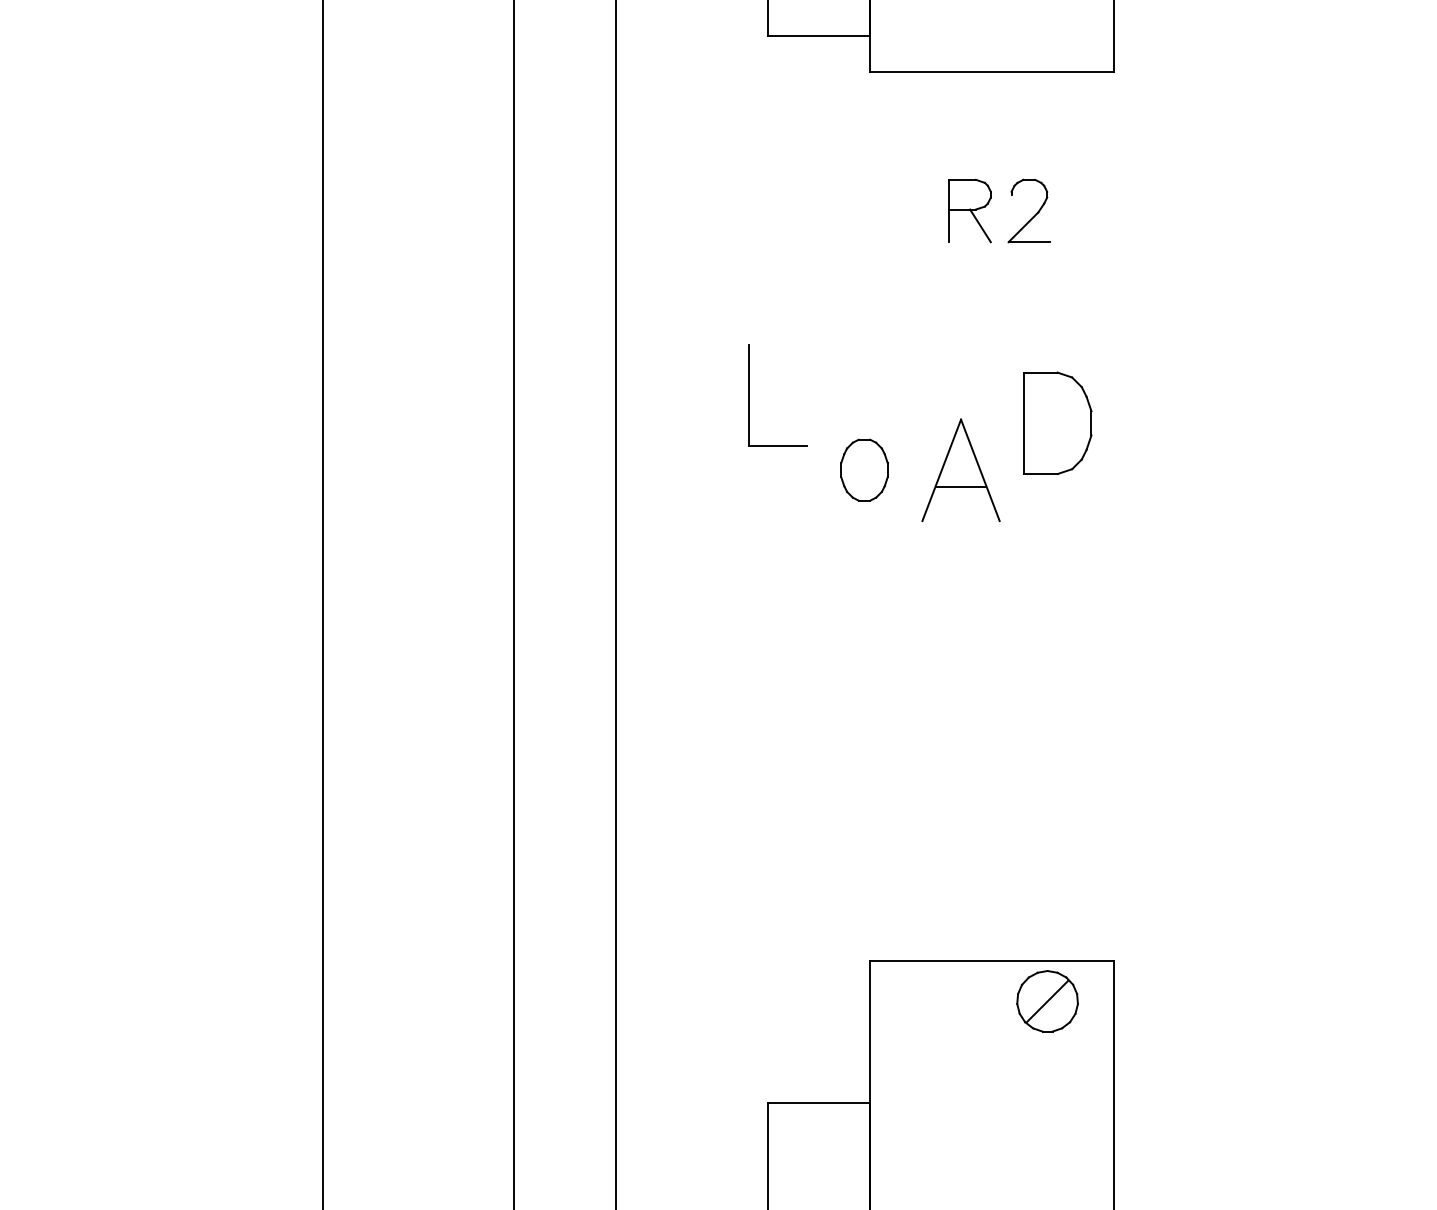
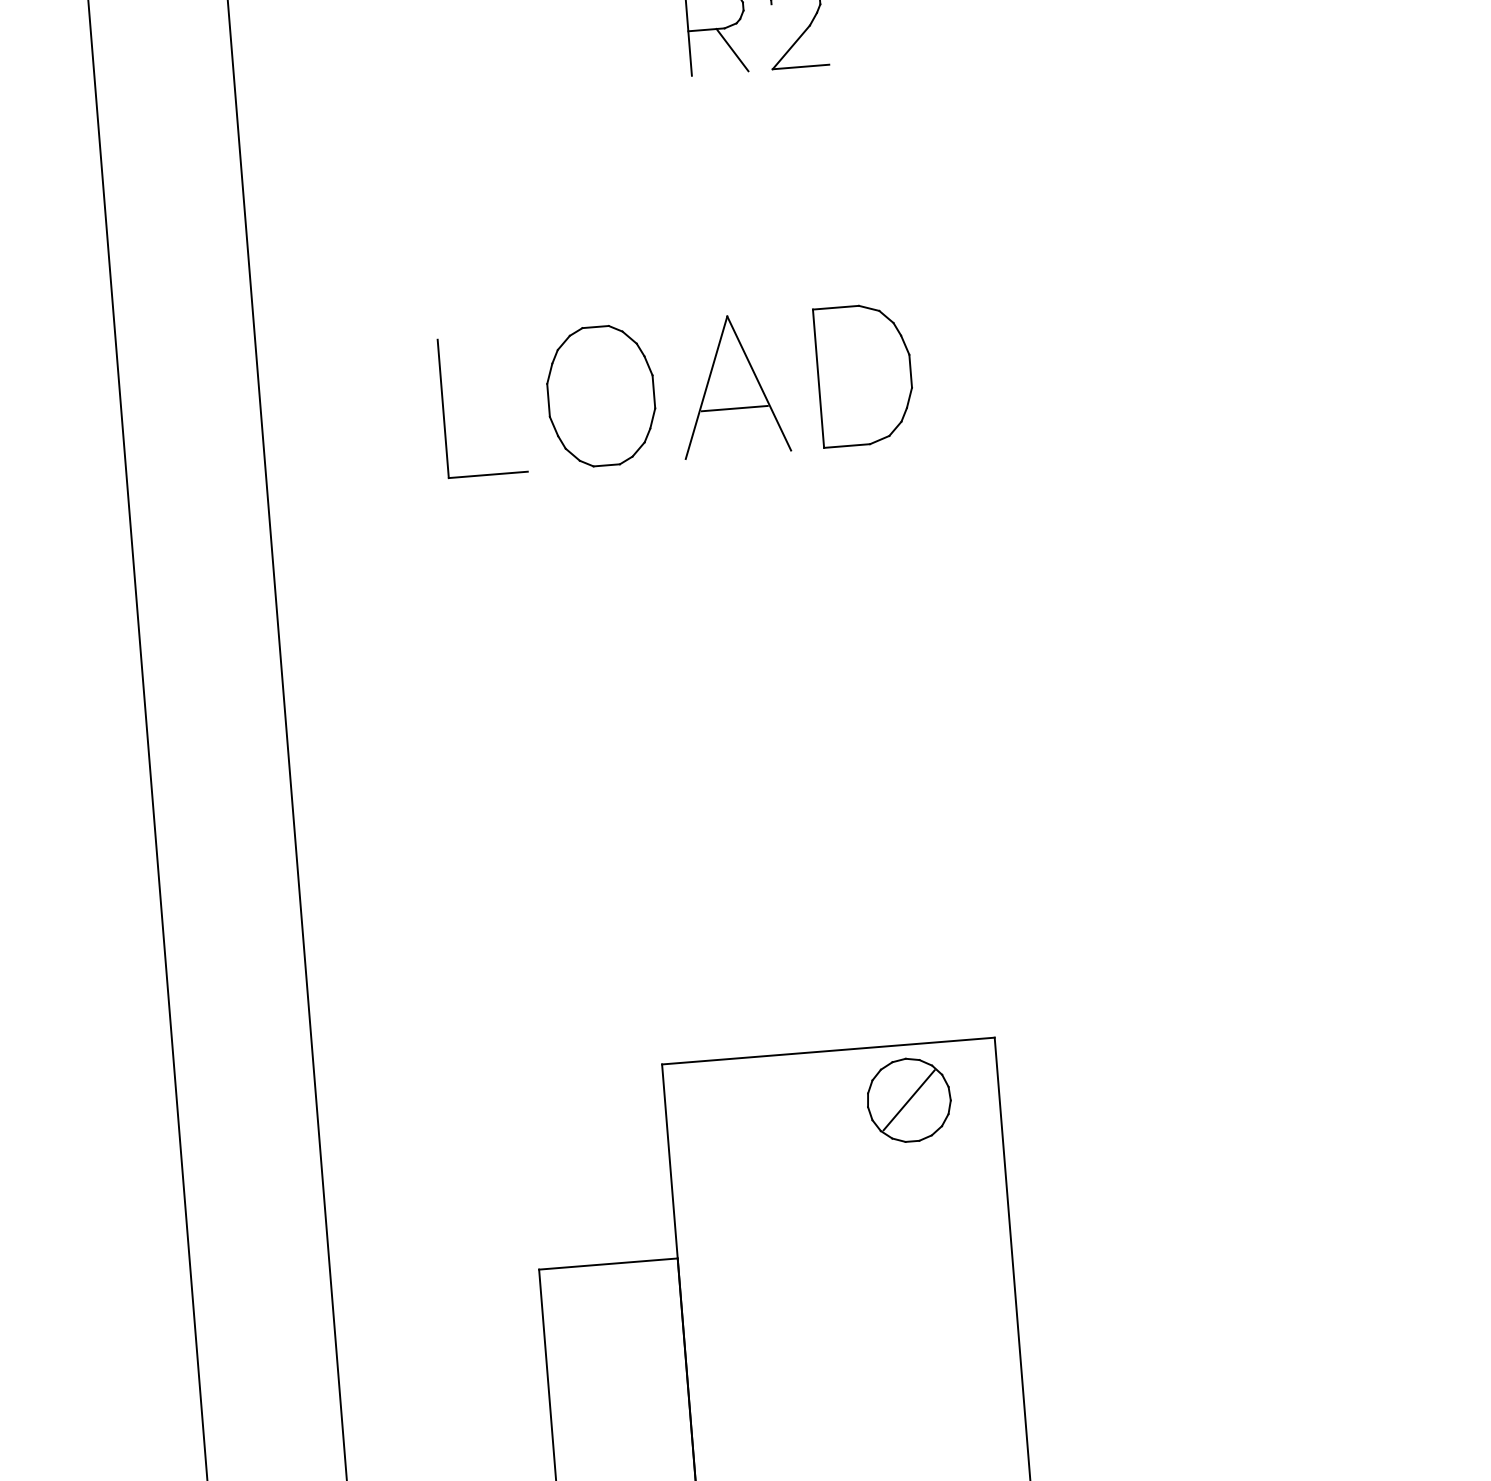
part: (749, 395) -> (444, 409), moved
part: (1057, 423) -> (864, 375), moved
part: (864, 469) -> (601, 395), size x1.67

